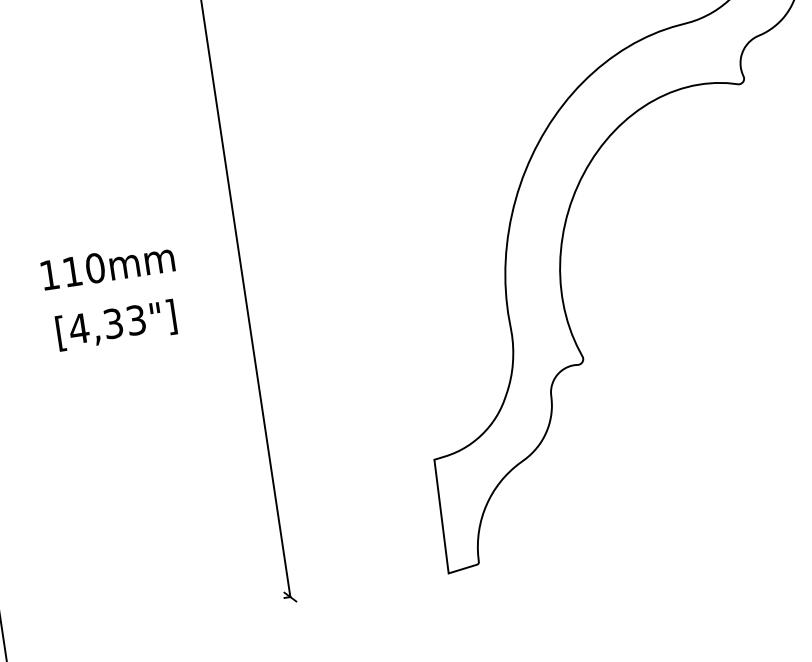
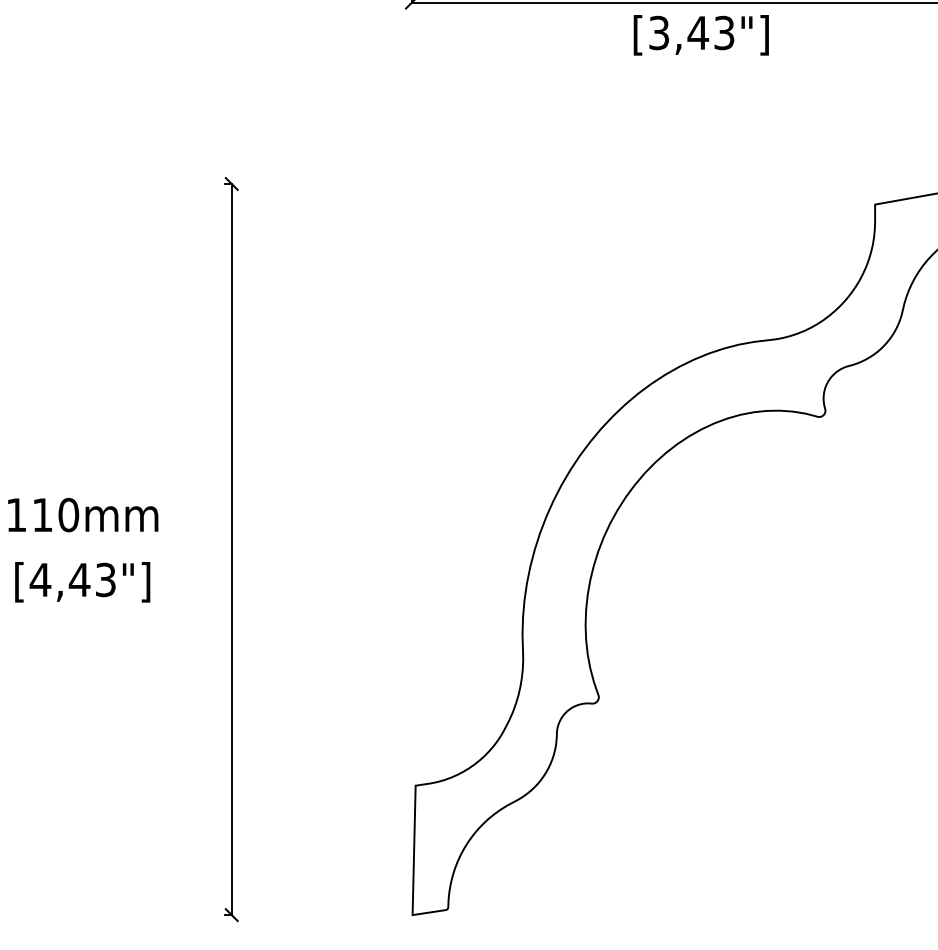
text: (113, 323) -> (79, 579), [4,33"] -> [4,43"]

